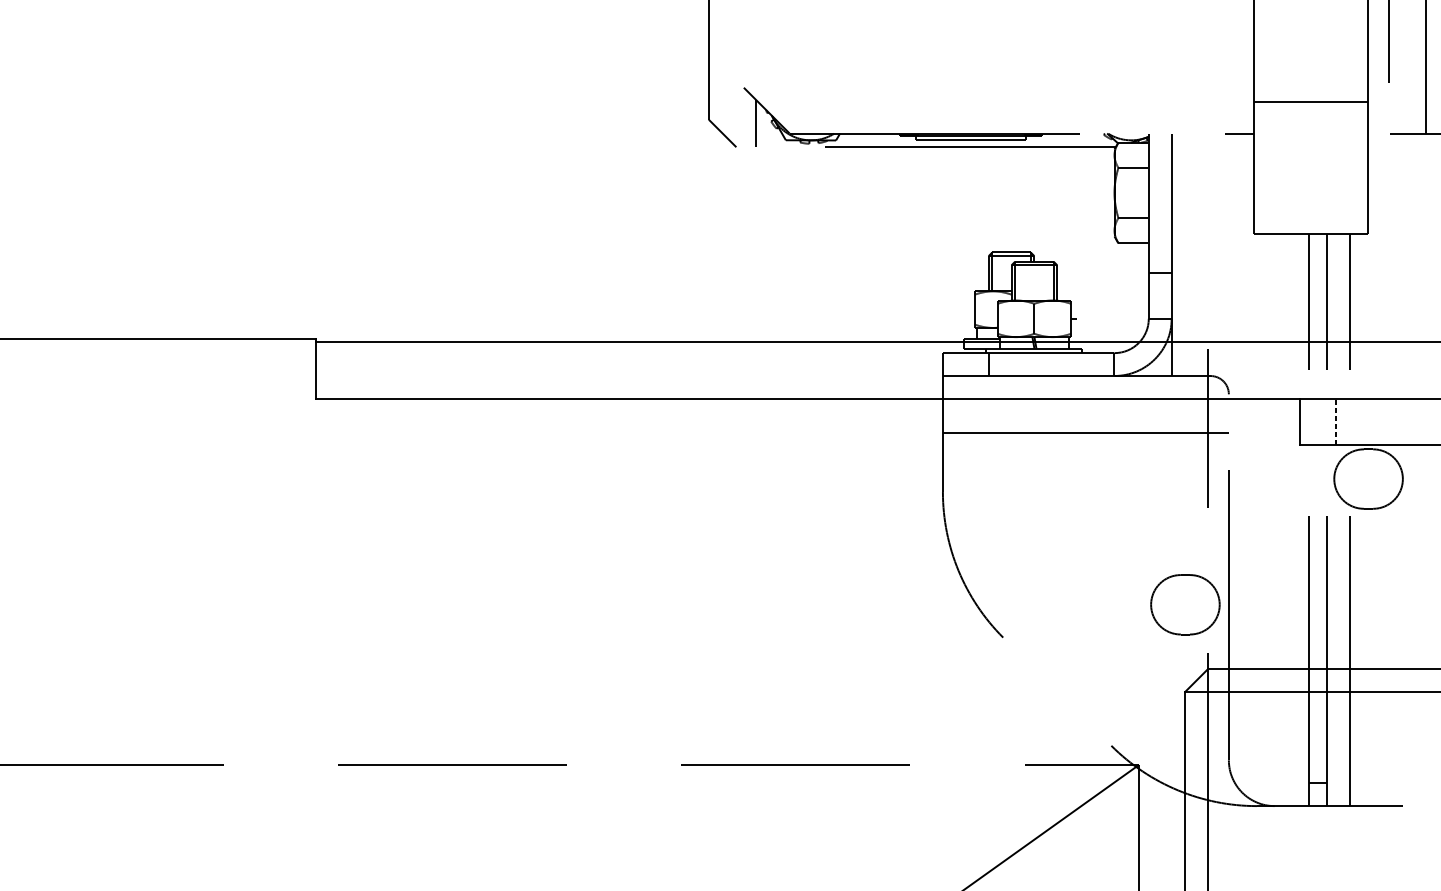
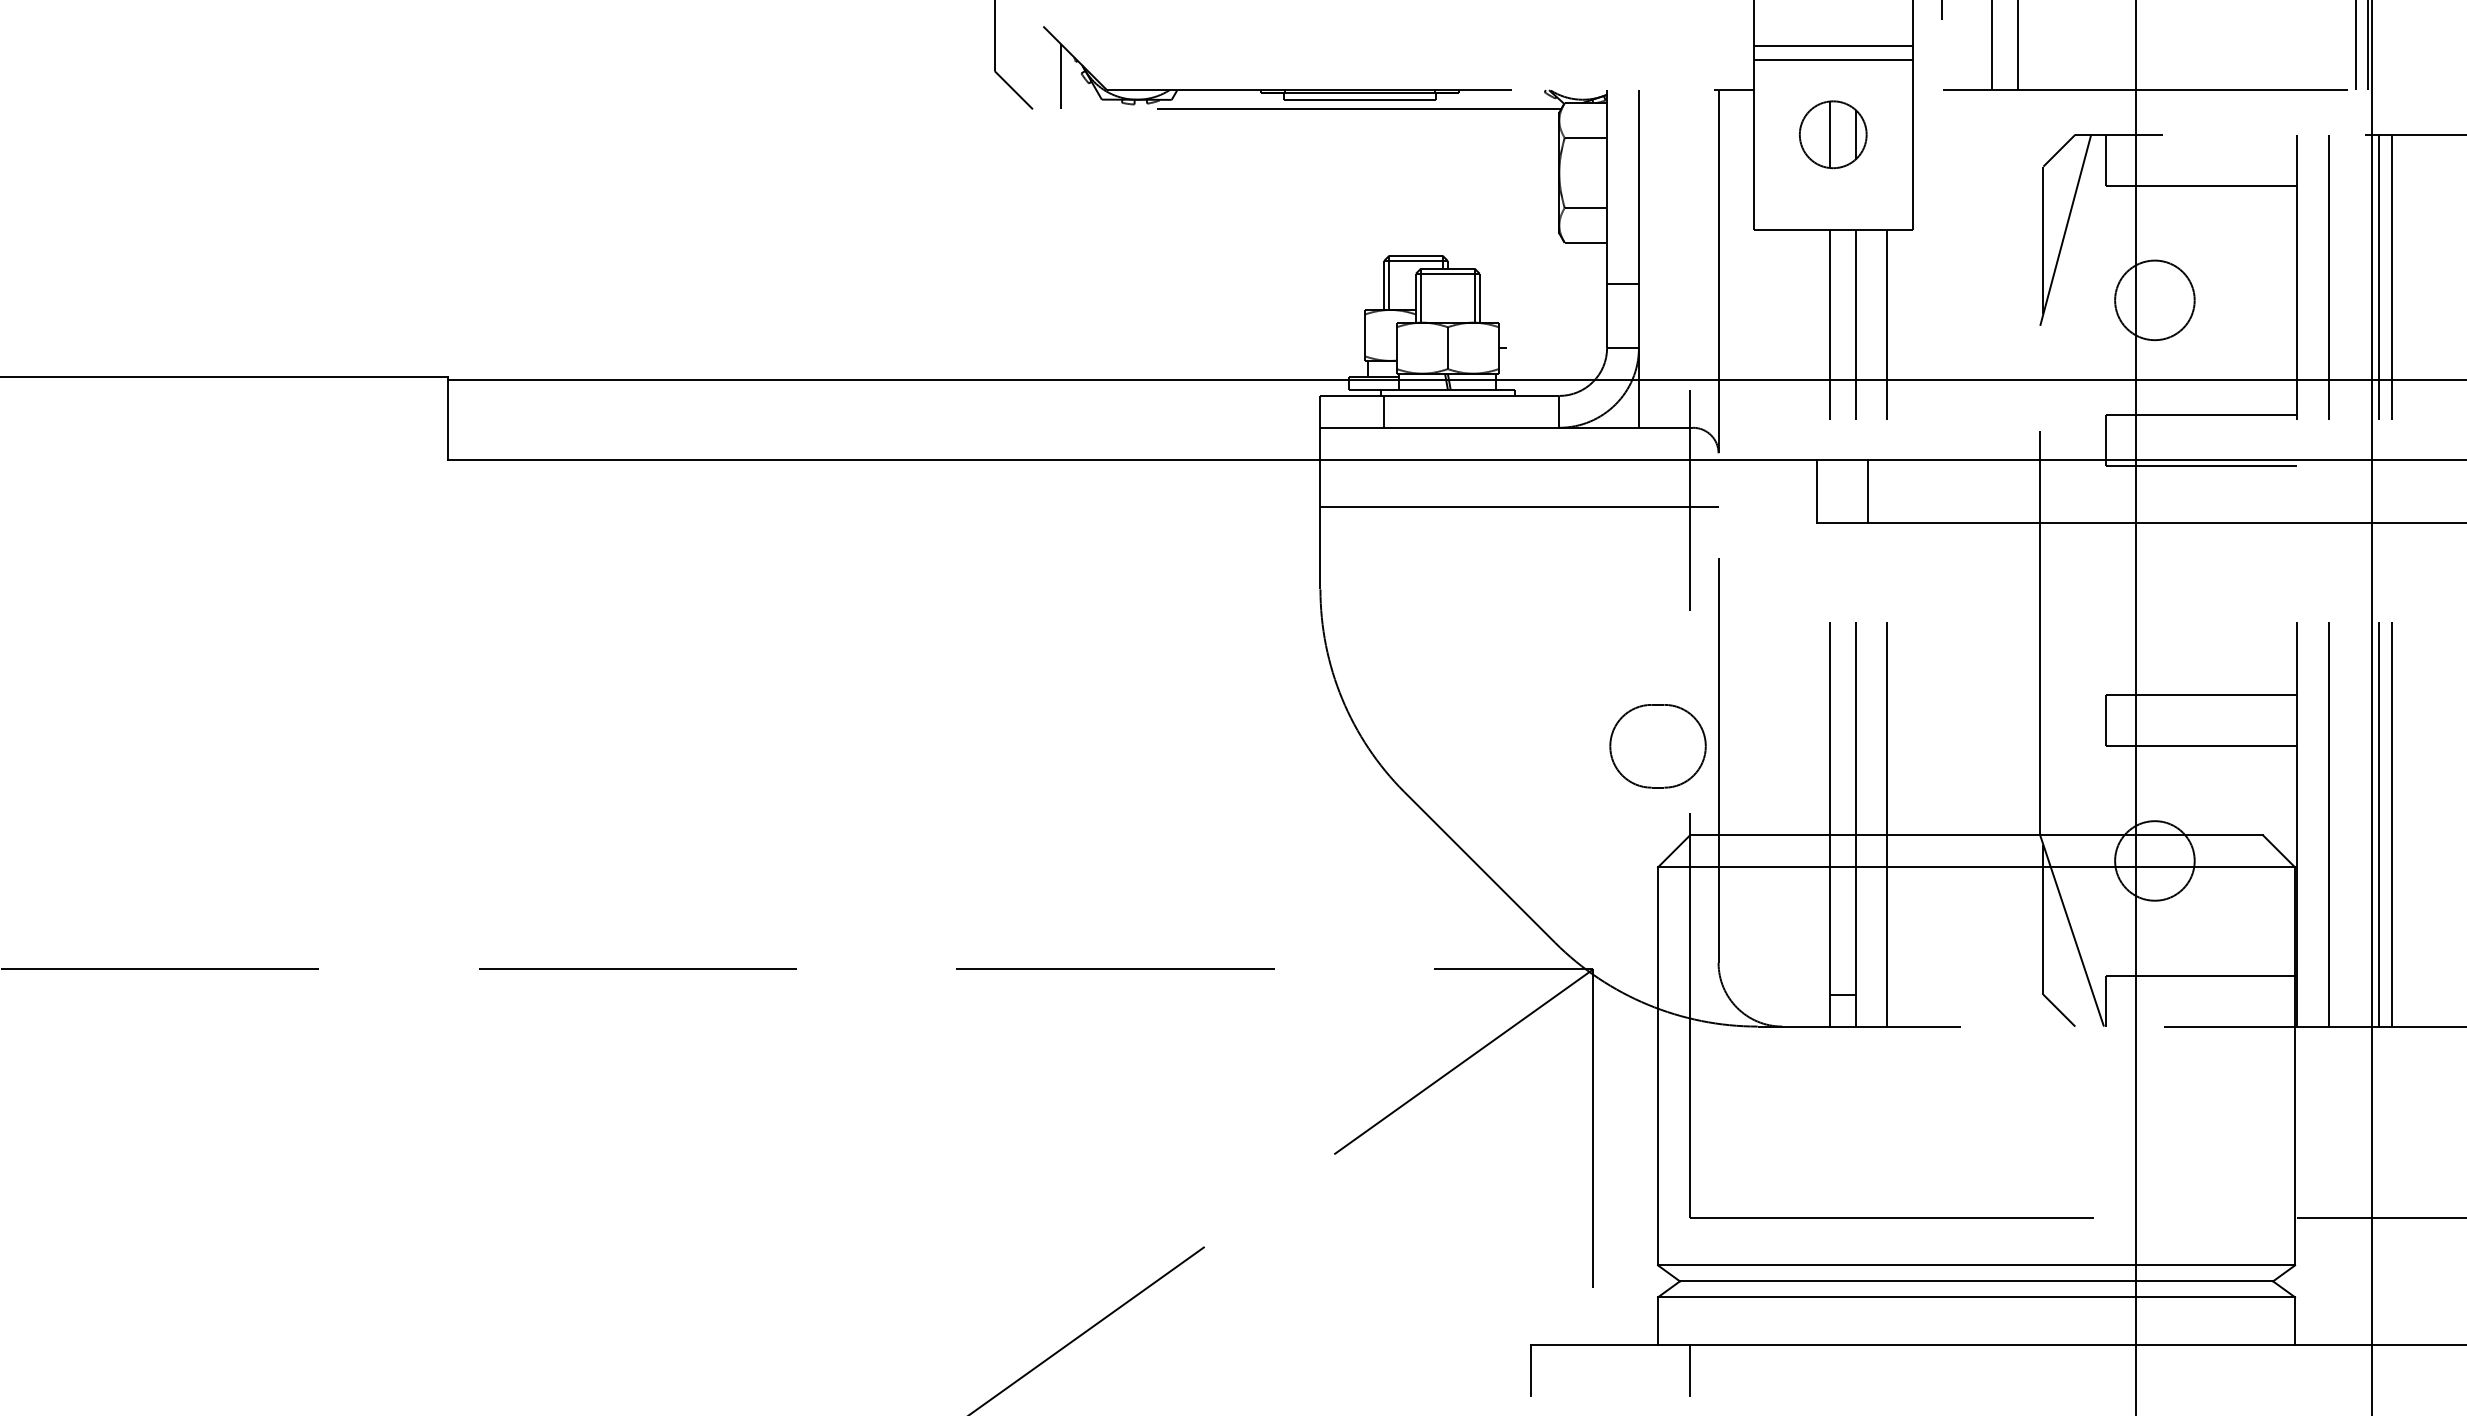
line: (1310, 112) -> (1832, 60), added
part: (1310, 165) -> (1832, 134), added
line: (1228, 263) -> (1718, 271), added
line: (1336, 421) -> (1868, 491), dashed -> solid
part: (1368, 479) -> (1912, 571), removed
line: (1057, 691) -> (1479, 867), added

